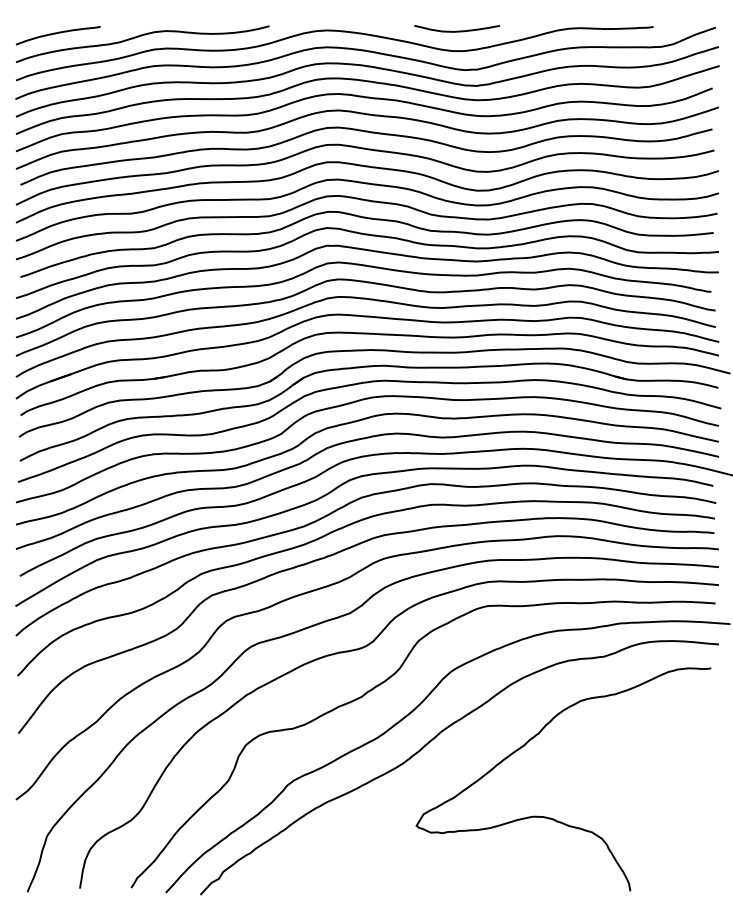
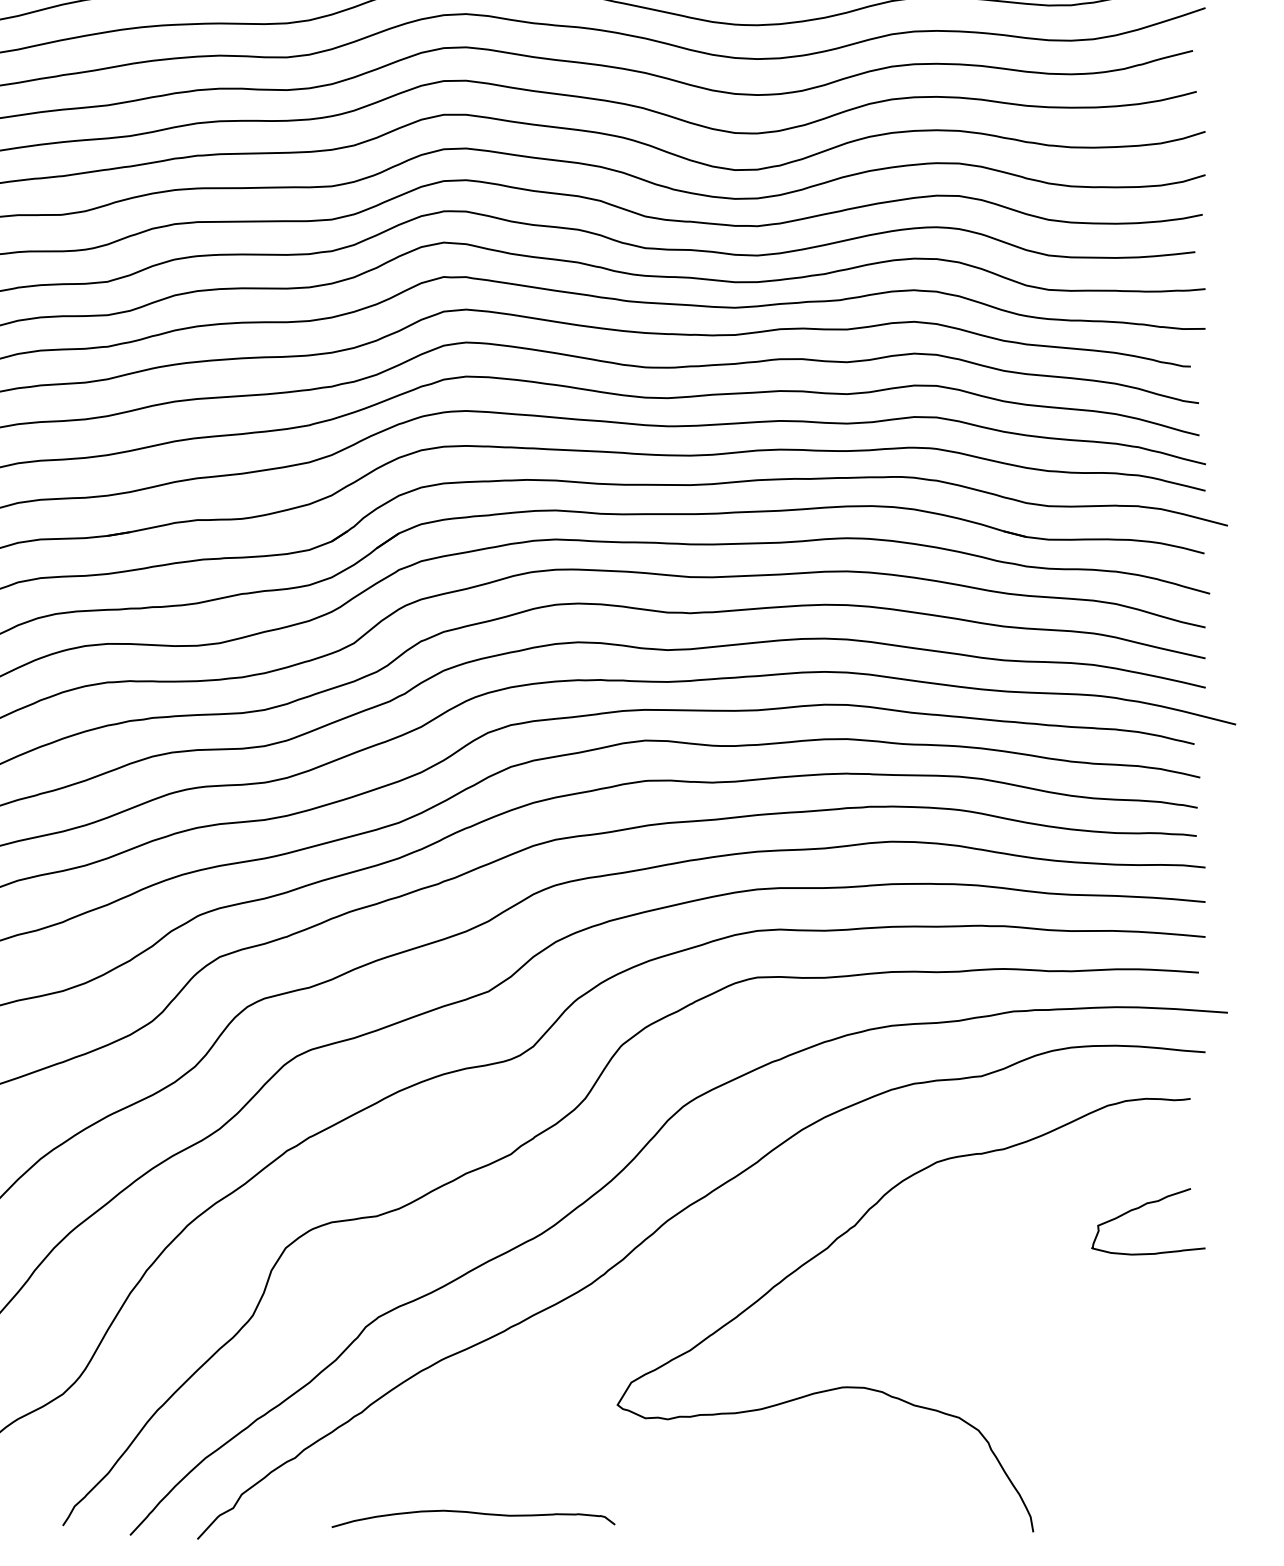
curve: (684, 725) -> (1138, 1209), added
curve: (342, 882) -> (473, 1515), added

